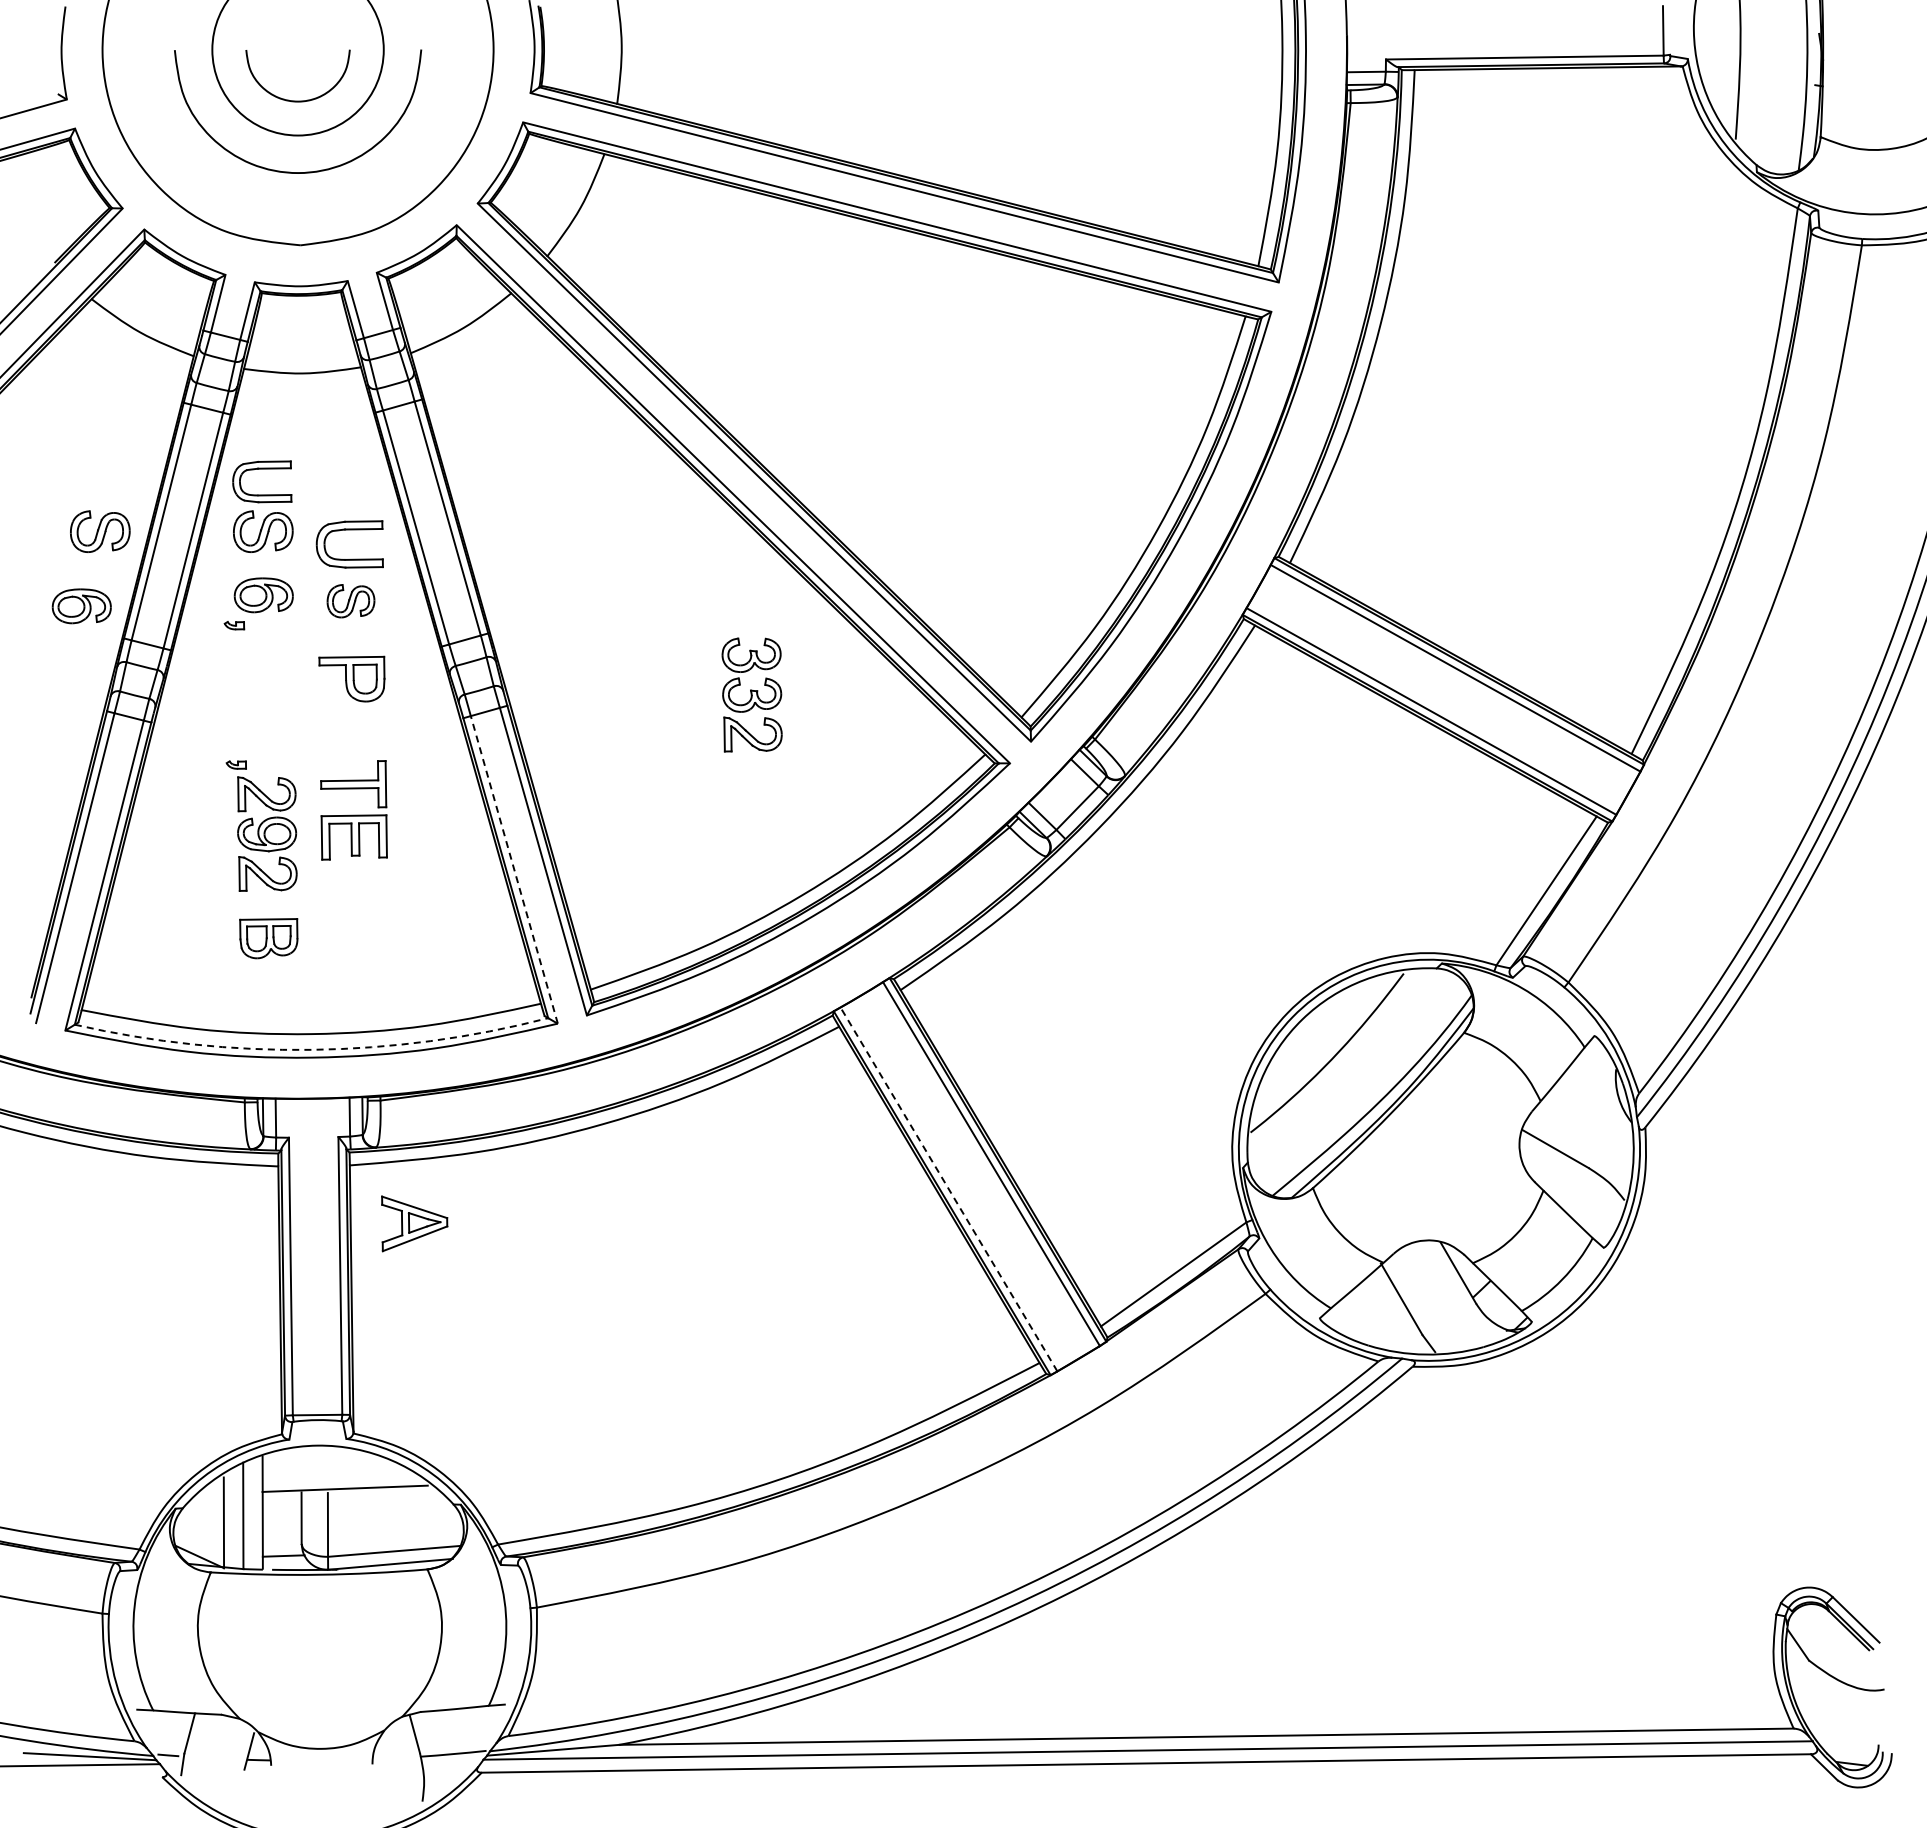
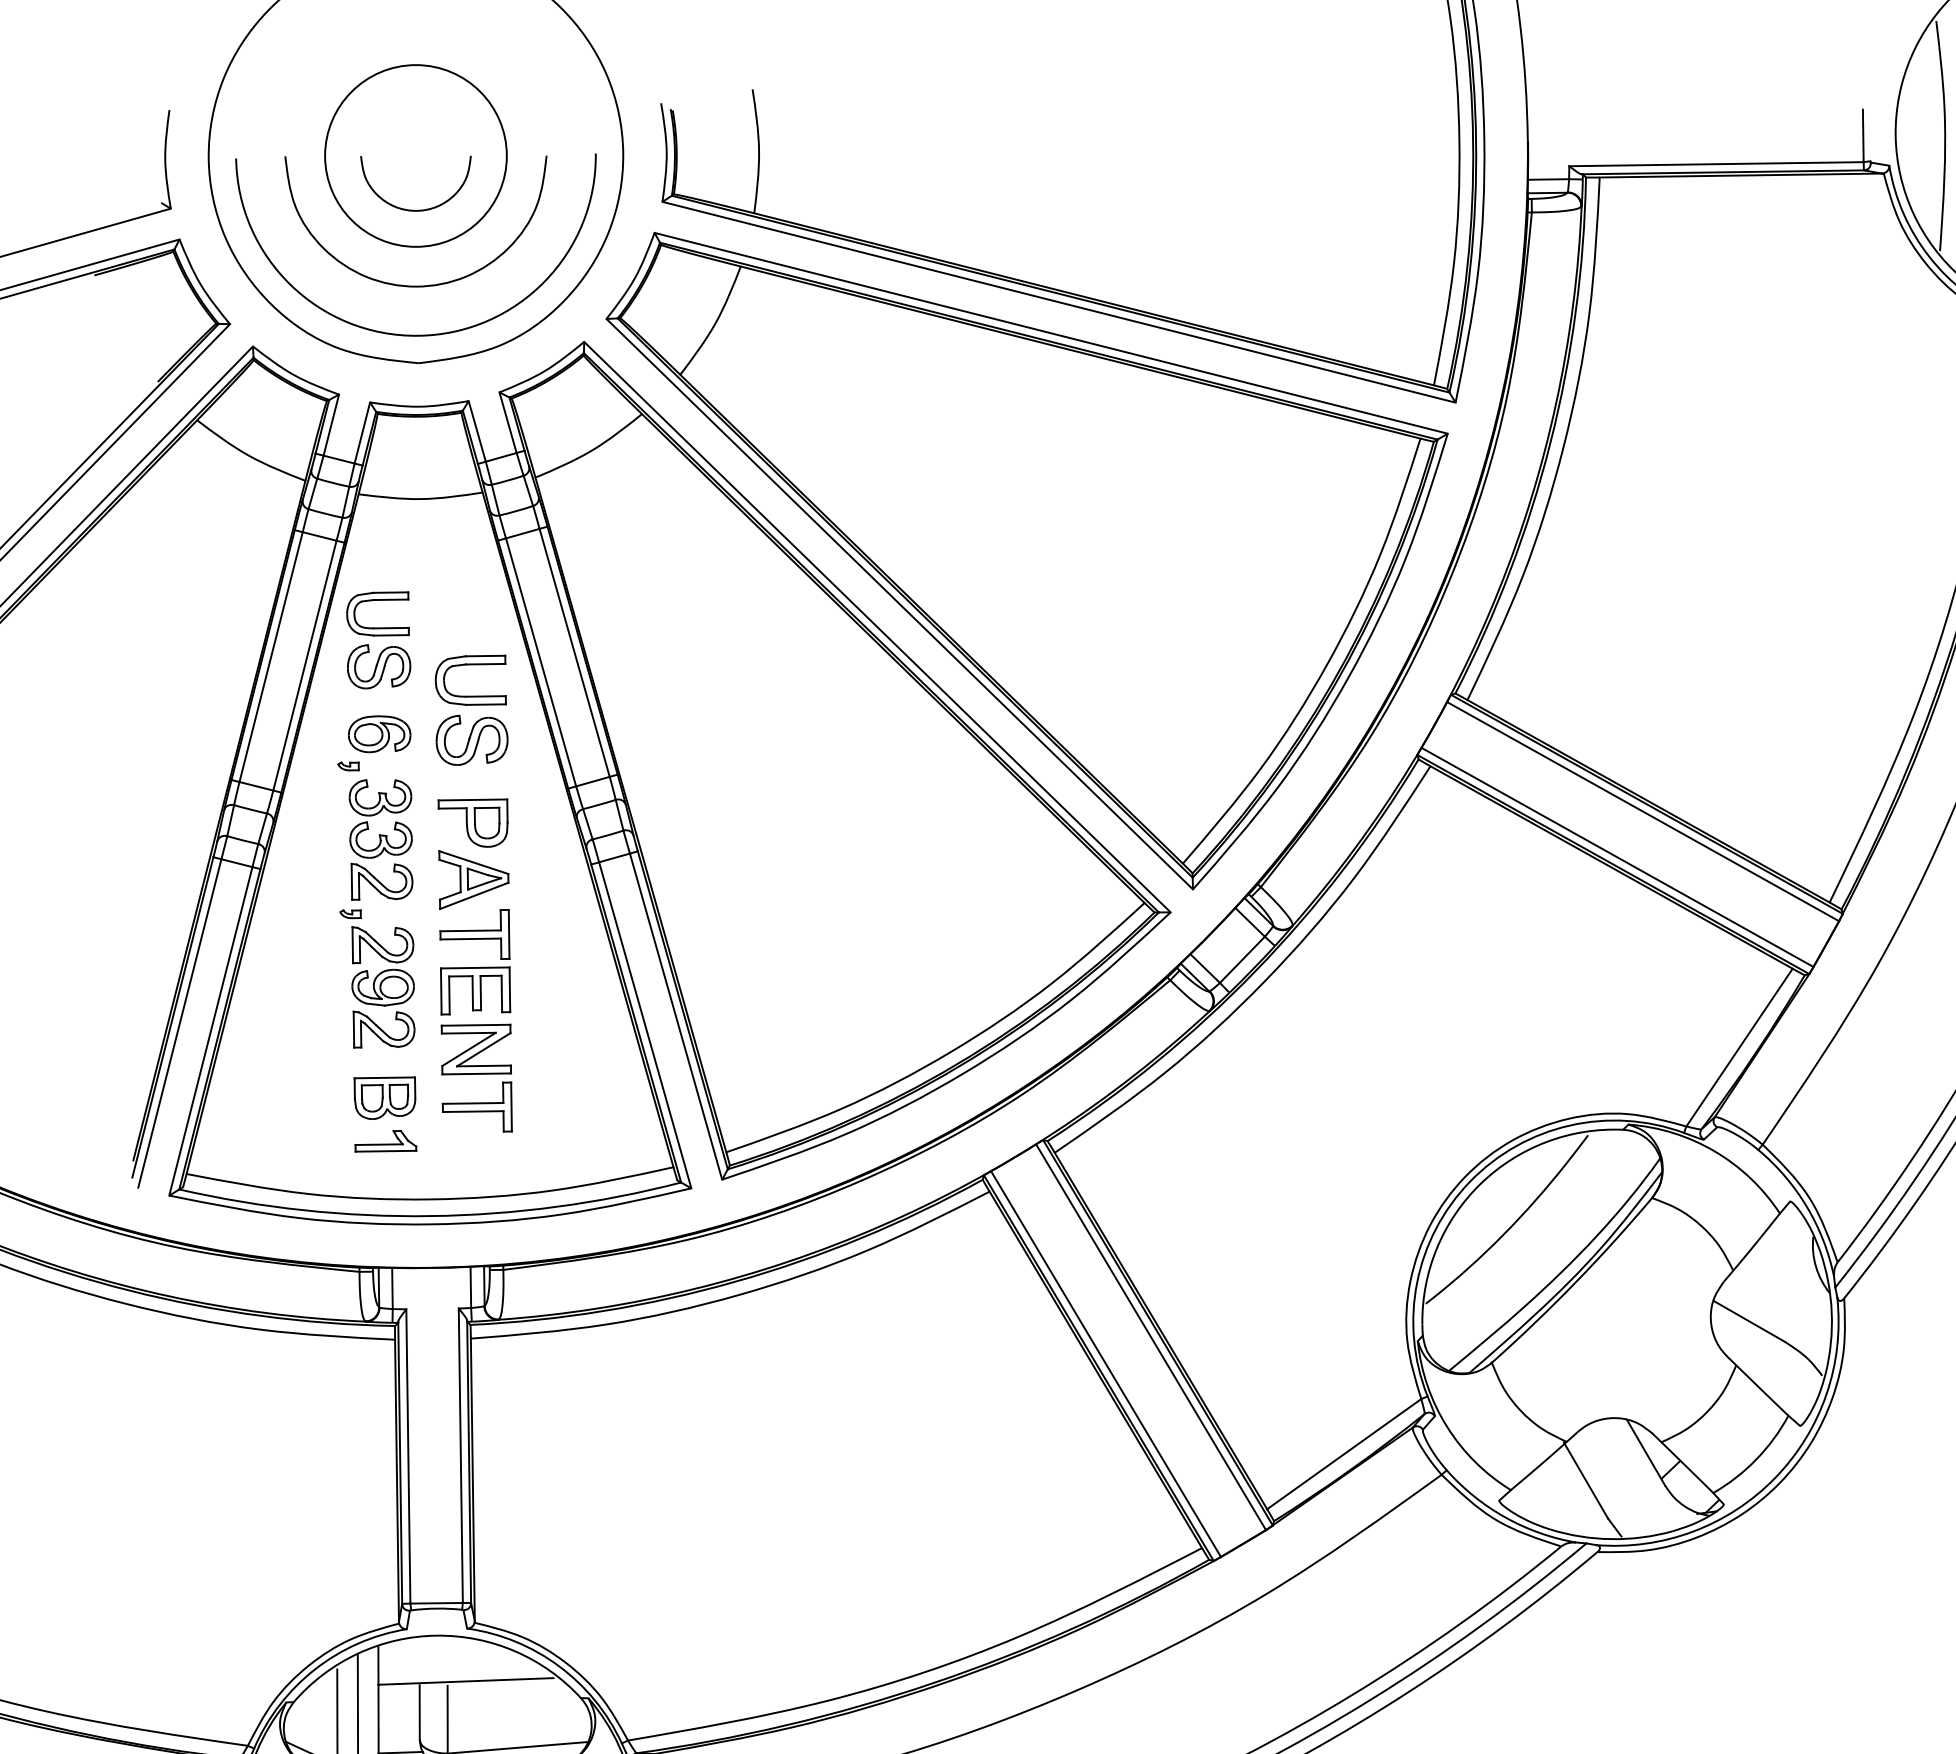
arc: (297, 218) -> (415, 334), added
part: (100, 531) -> (206, 666), removed
part: (350, 601) -> (471, 740), size x1.43
part: (81, 606) -> (186, 746), removed
part: (751, 694) -> (380, 839), moved
line: (514, 869) -> (645, 1024), dashed -> solid
part: (355, 919) -> (476, 1077), added
part: (269, 978) -> (385, 1140), added
arc: (311, 1049) -> (430, 1215), dashed -> solid
line: (949, 1189) -> (1106, 1364), dashed -> solid
part: (414, 1223) -> (473, 879), moved

